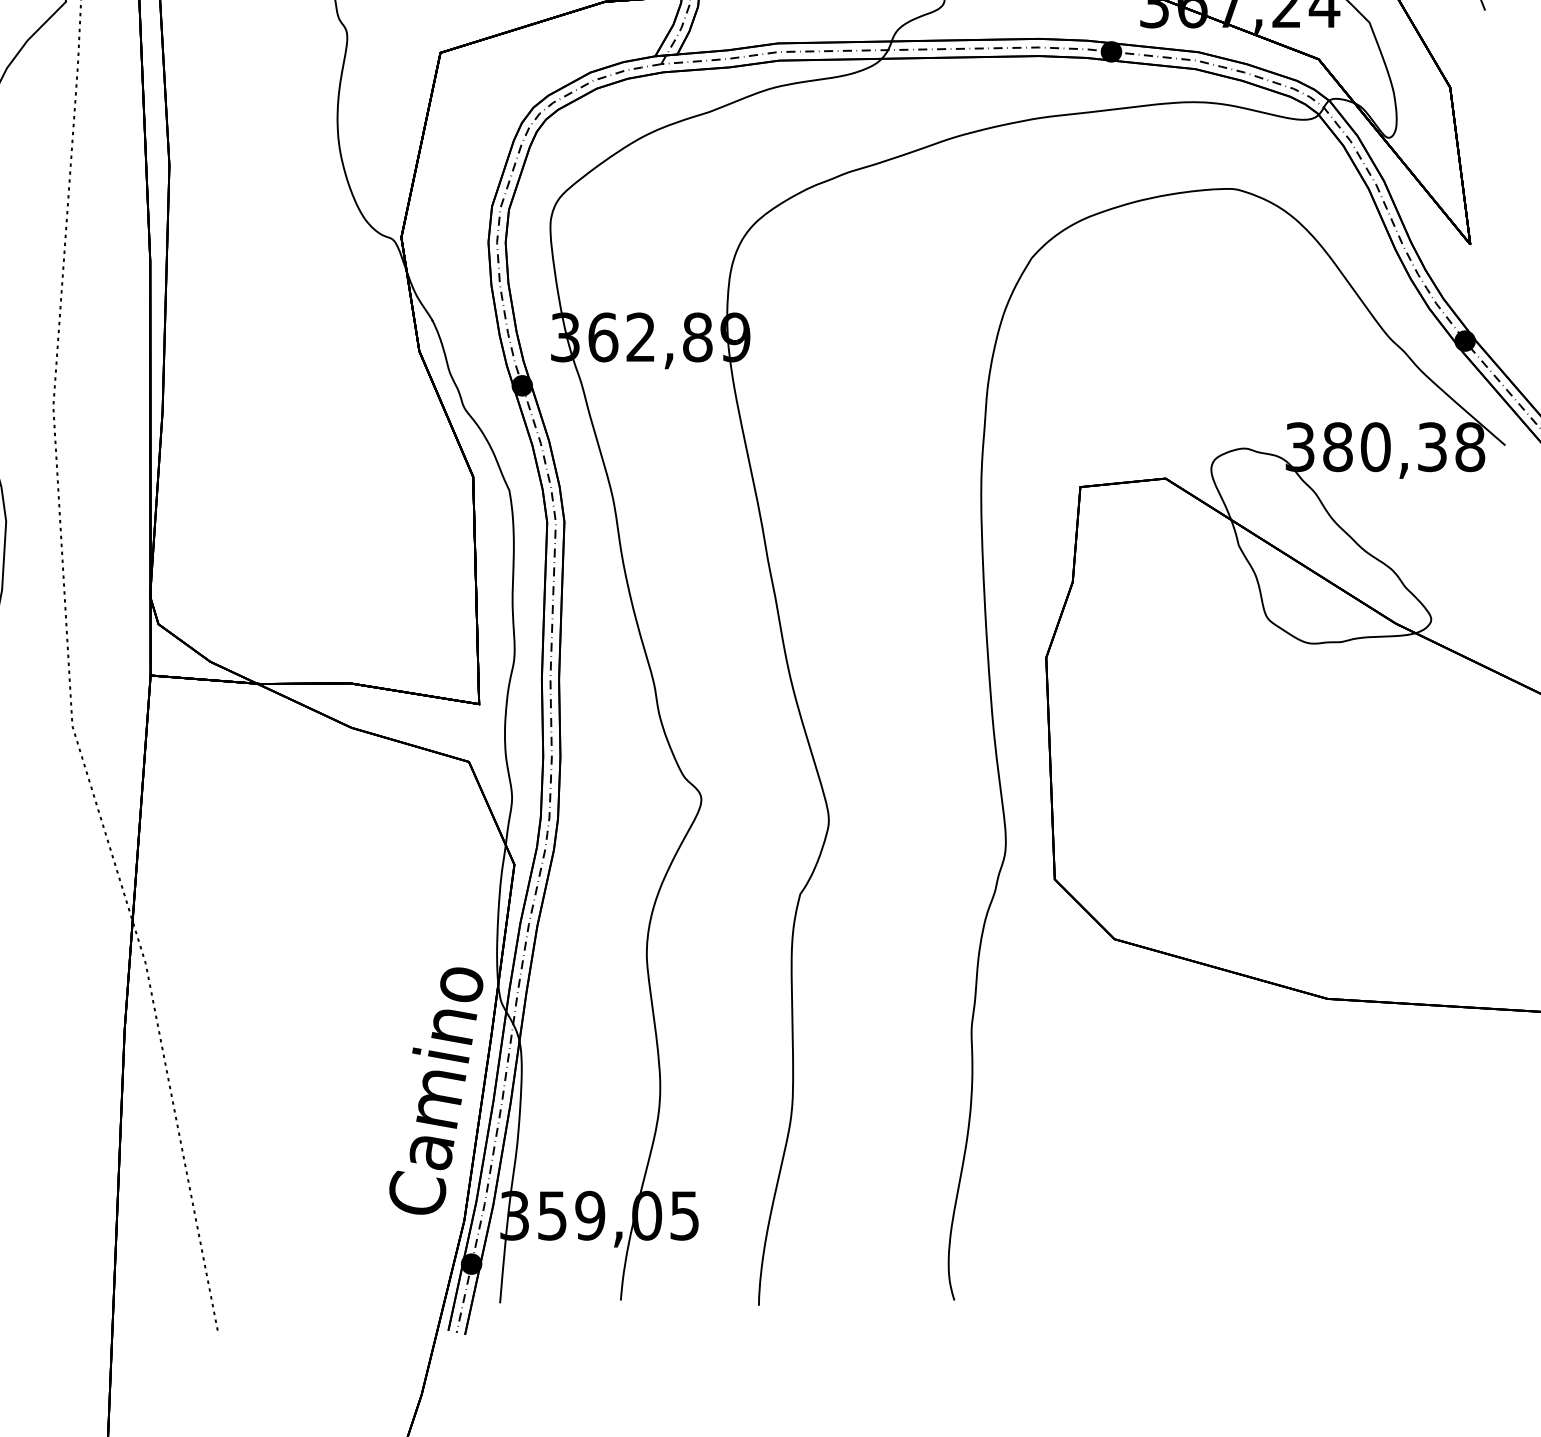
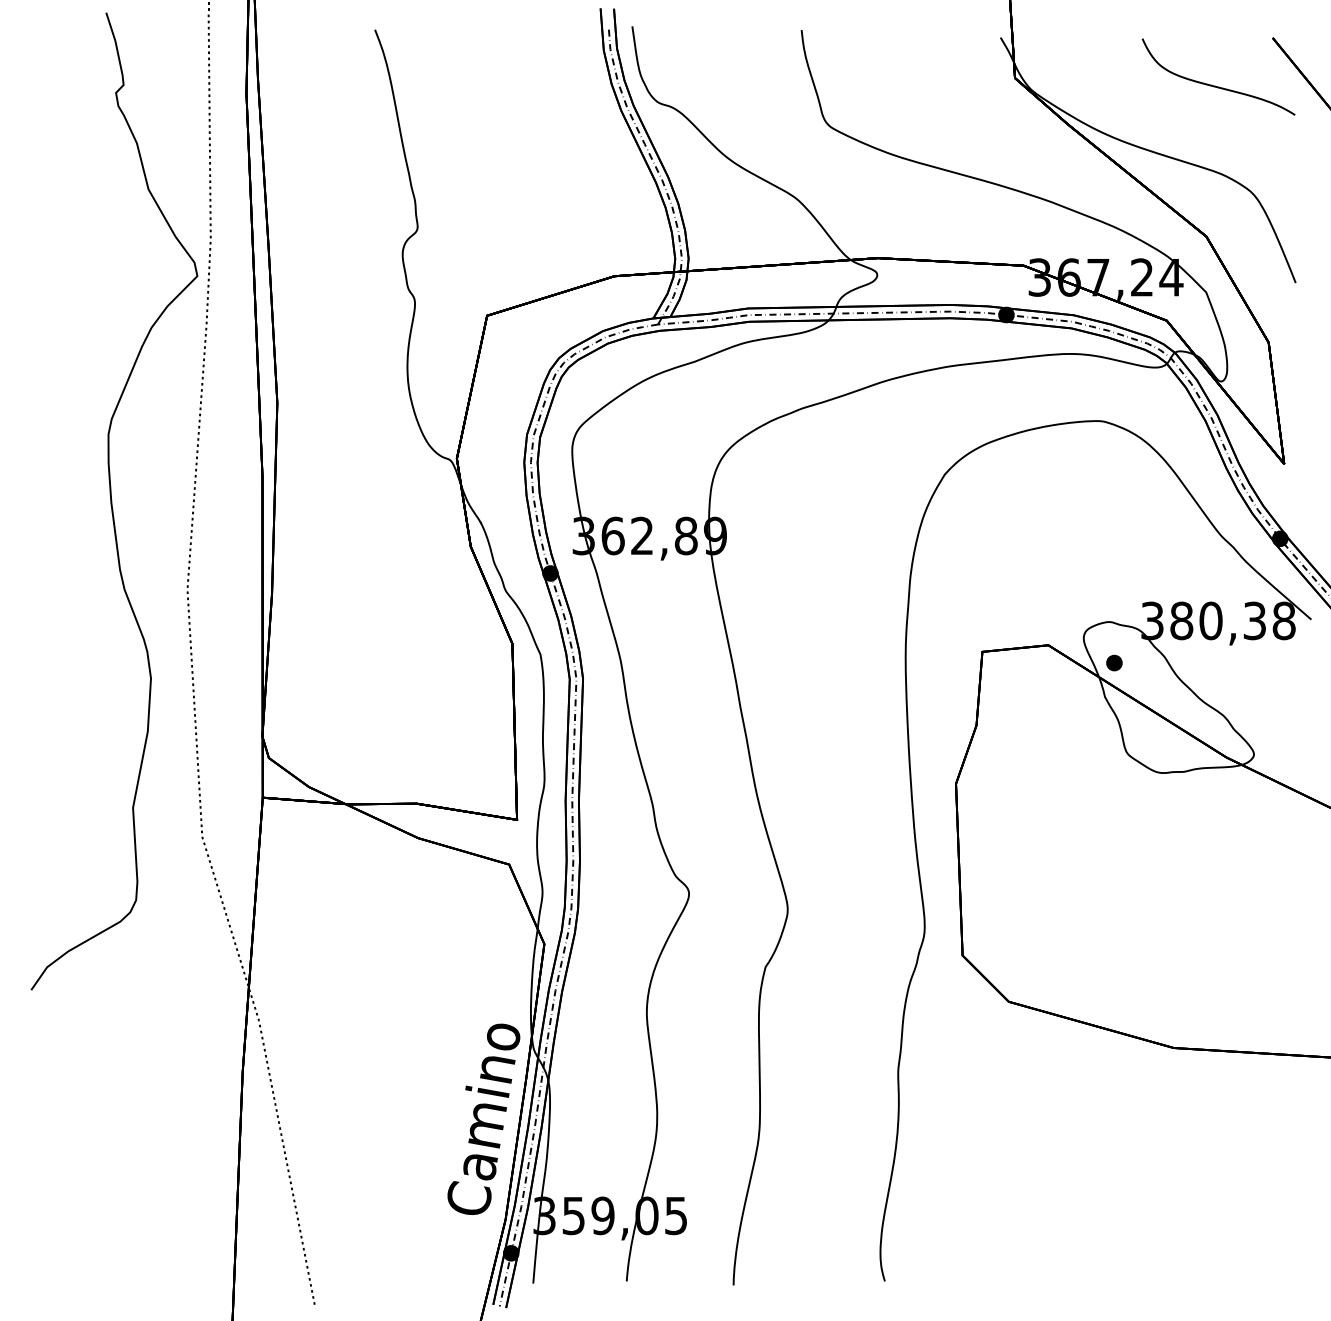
part: (1251, 500) -> (1114, 662), added

